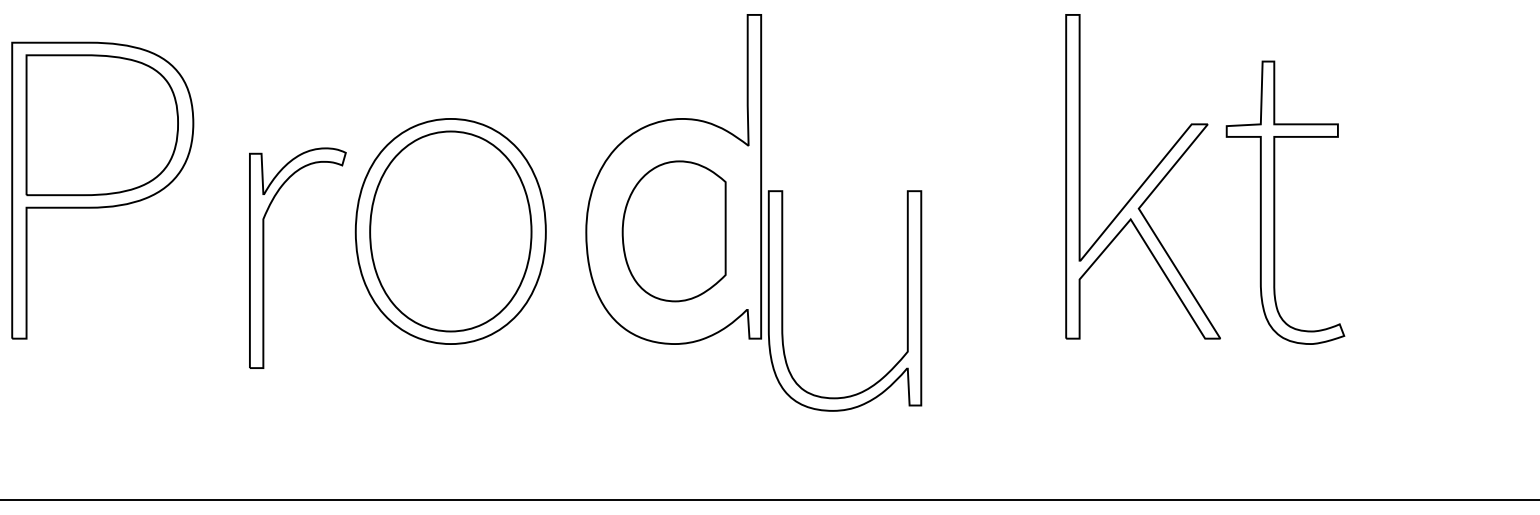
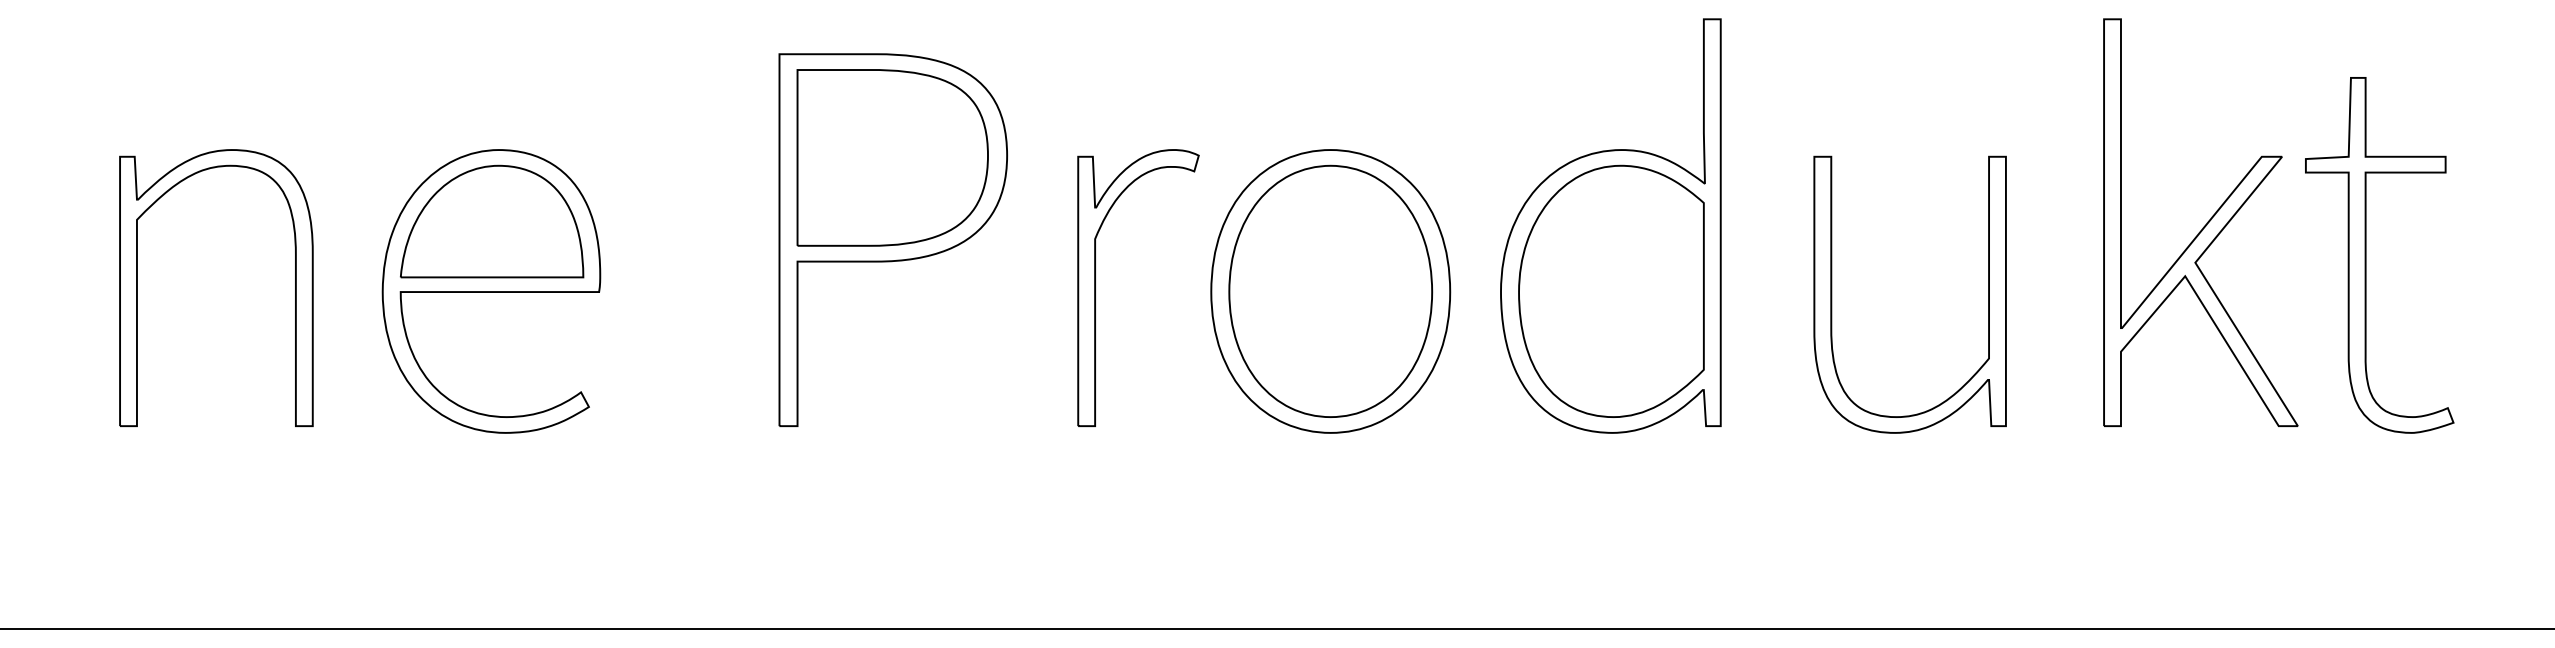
part: (674, 230) -> (1611, 290), size x1.43
part: (263, 257) -> (1095, 287), moved
part: (783, 300) -> (1832, 294), moved

